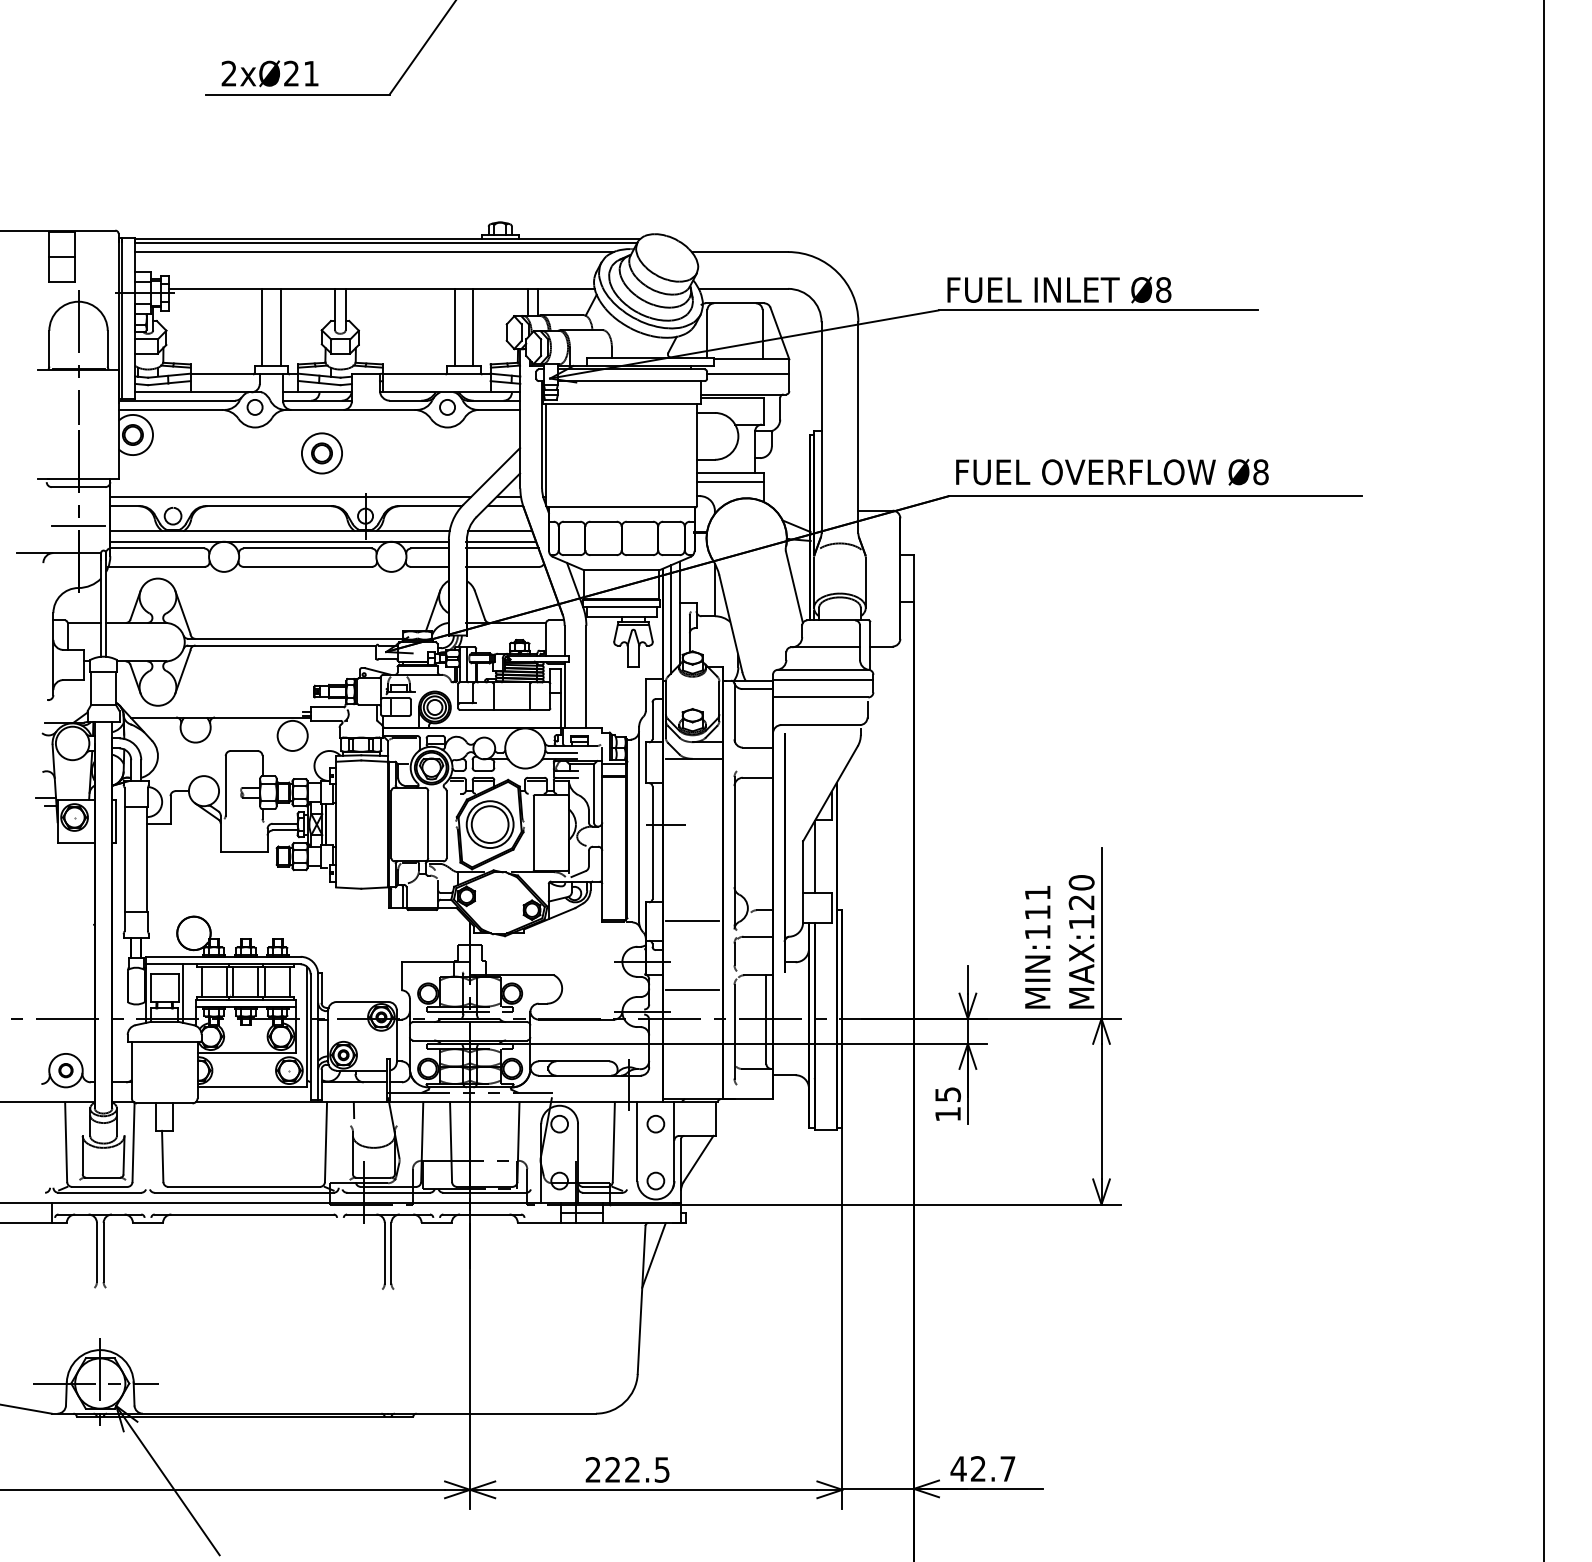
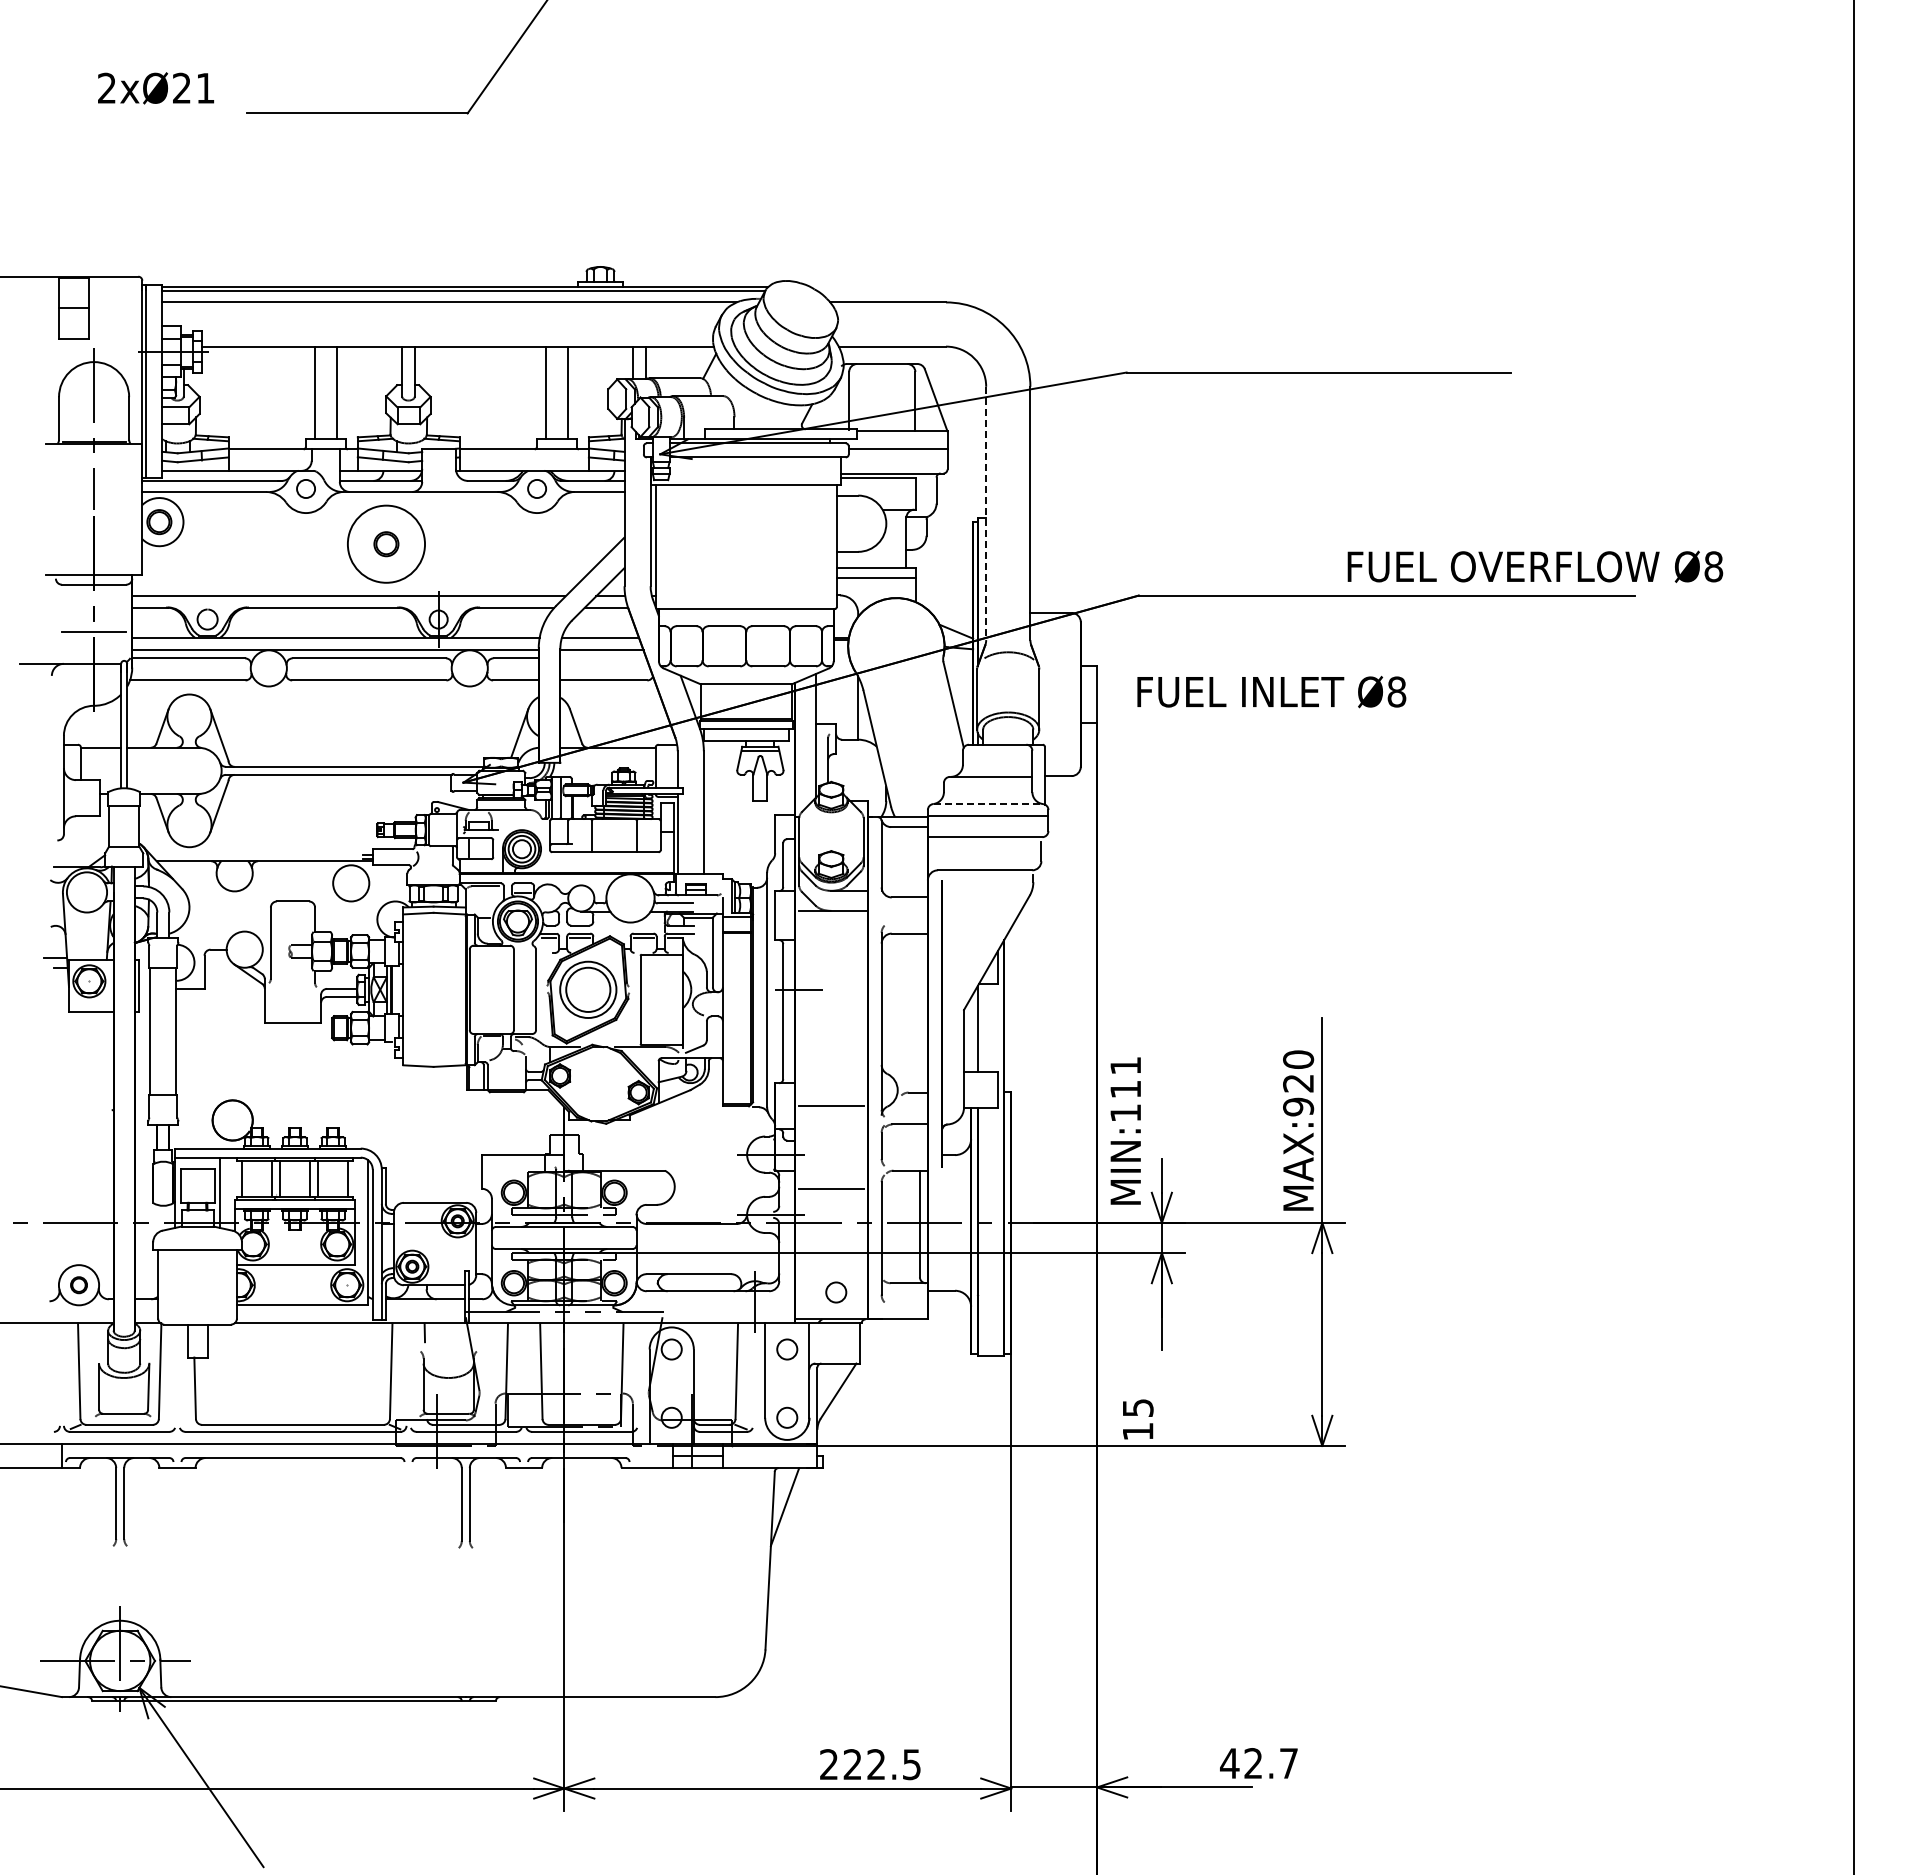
text: (270, 73) -> (156, 88), moved
text: (1059, 289) -> (1271, 691), moved
line: (821, 427) -> (986, 513), solid -> dashed
circle: (322, 453) -> (386, 544), size x1.6
text: (1112, 471) -> (1535, 566), moved
line: (501, 548) -> (602, 658), removed
line: (671, 619) -> (805, 743), removed
line: (823, 670) -> (988, 804), solid -> dashed
text: (1081, 921) -> (1298, 1106), MAX:120 -> MAX:920
text: (1037, 946) -> (1125, 1130), moved
circle: (696, 1076) -> (836, 1292), added
text: (948, 1104) -> (1138, 1419), moved
text: (982, 1468) -> (1258, 1763), moved
text: (627, 1469) -> (870, 1764), moved

